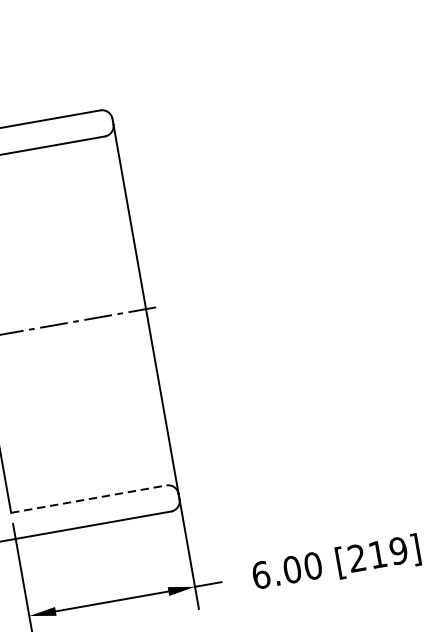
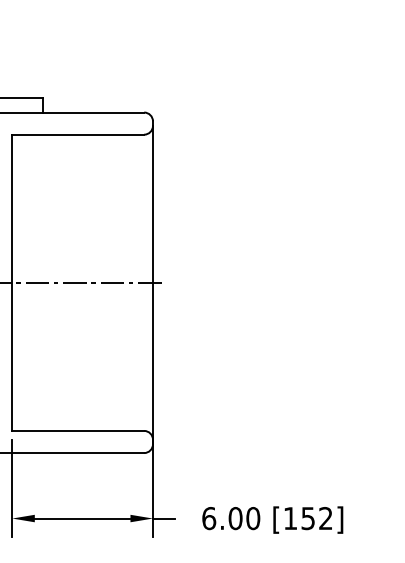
line: (88, 498) -> (78, 430), dashed -> solid
text: (377, 554) -> (307, 518), [219] -> [152]

